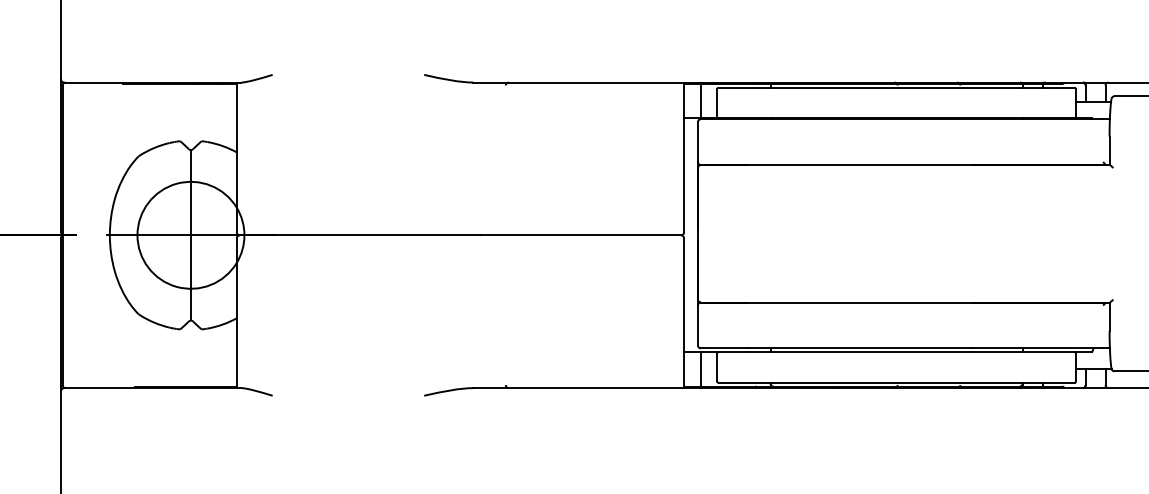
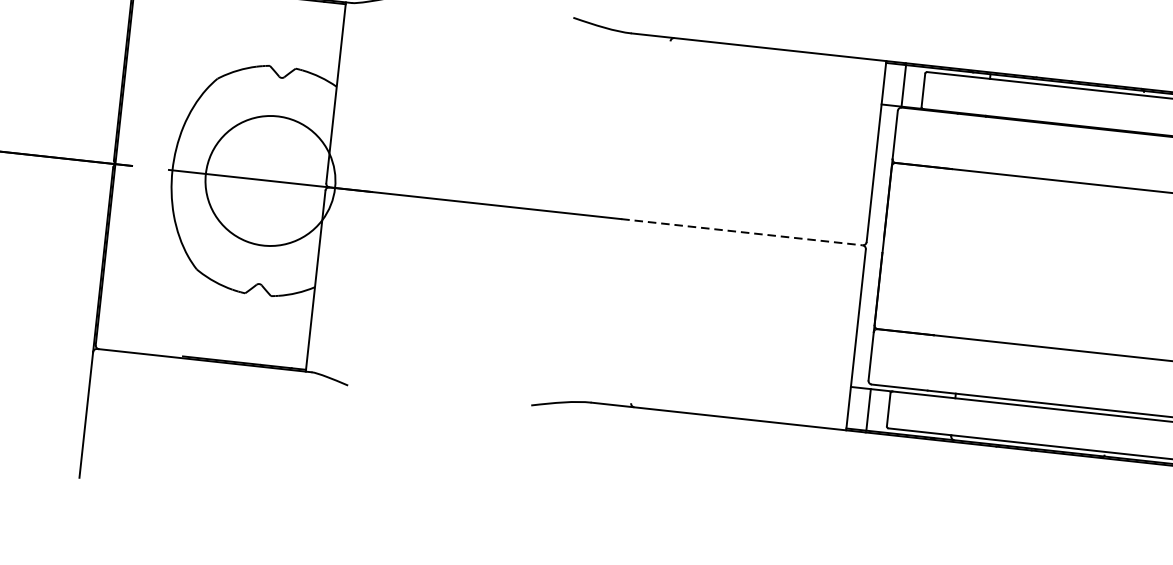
line: (190, 235) -> (269, 181), removed
line: (581, 235) -> (742, 232), solid -> dashed

